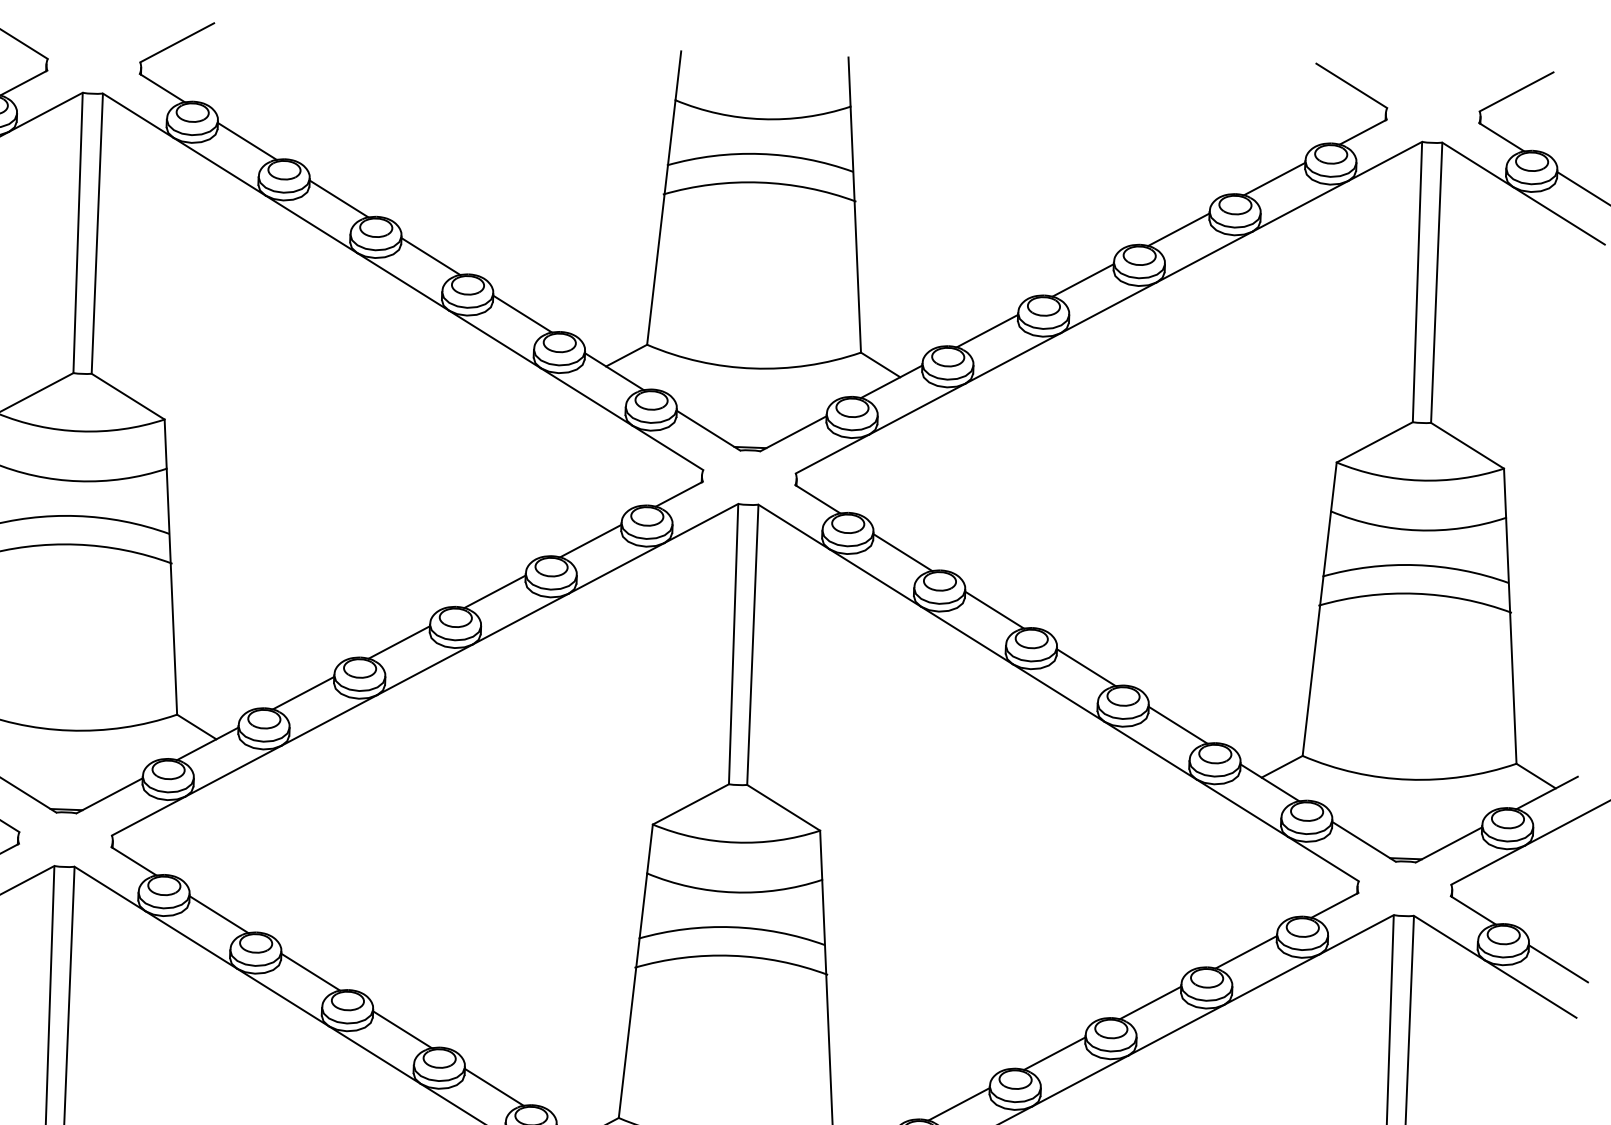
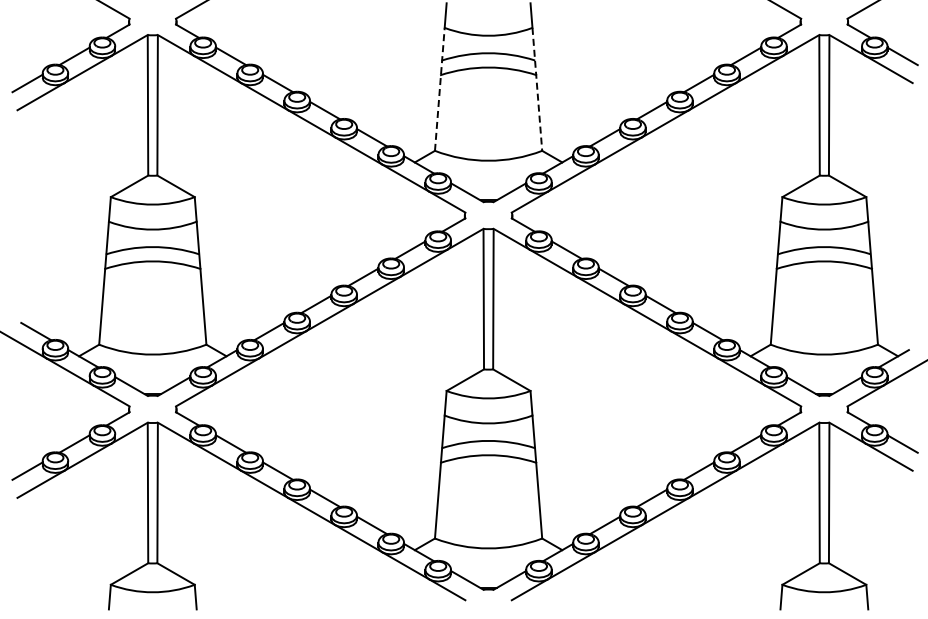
line: (660, 222) -> (439, 89), solid -> dashed
line: (856, 229) -> (537, 89), solid -> dashed

